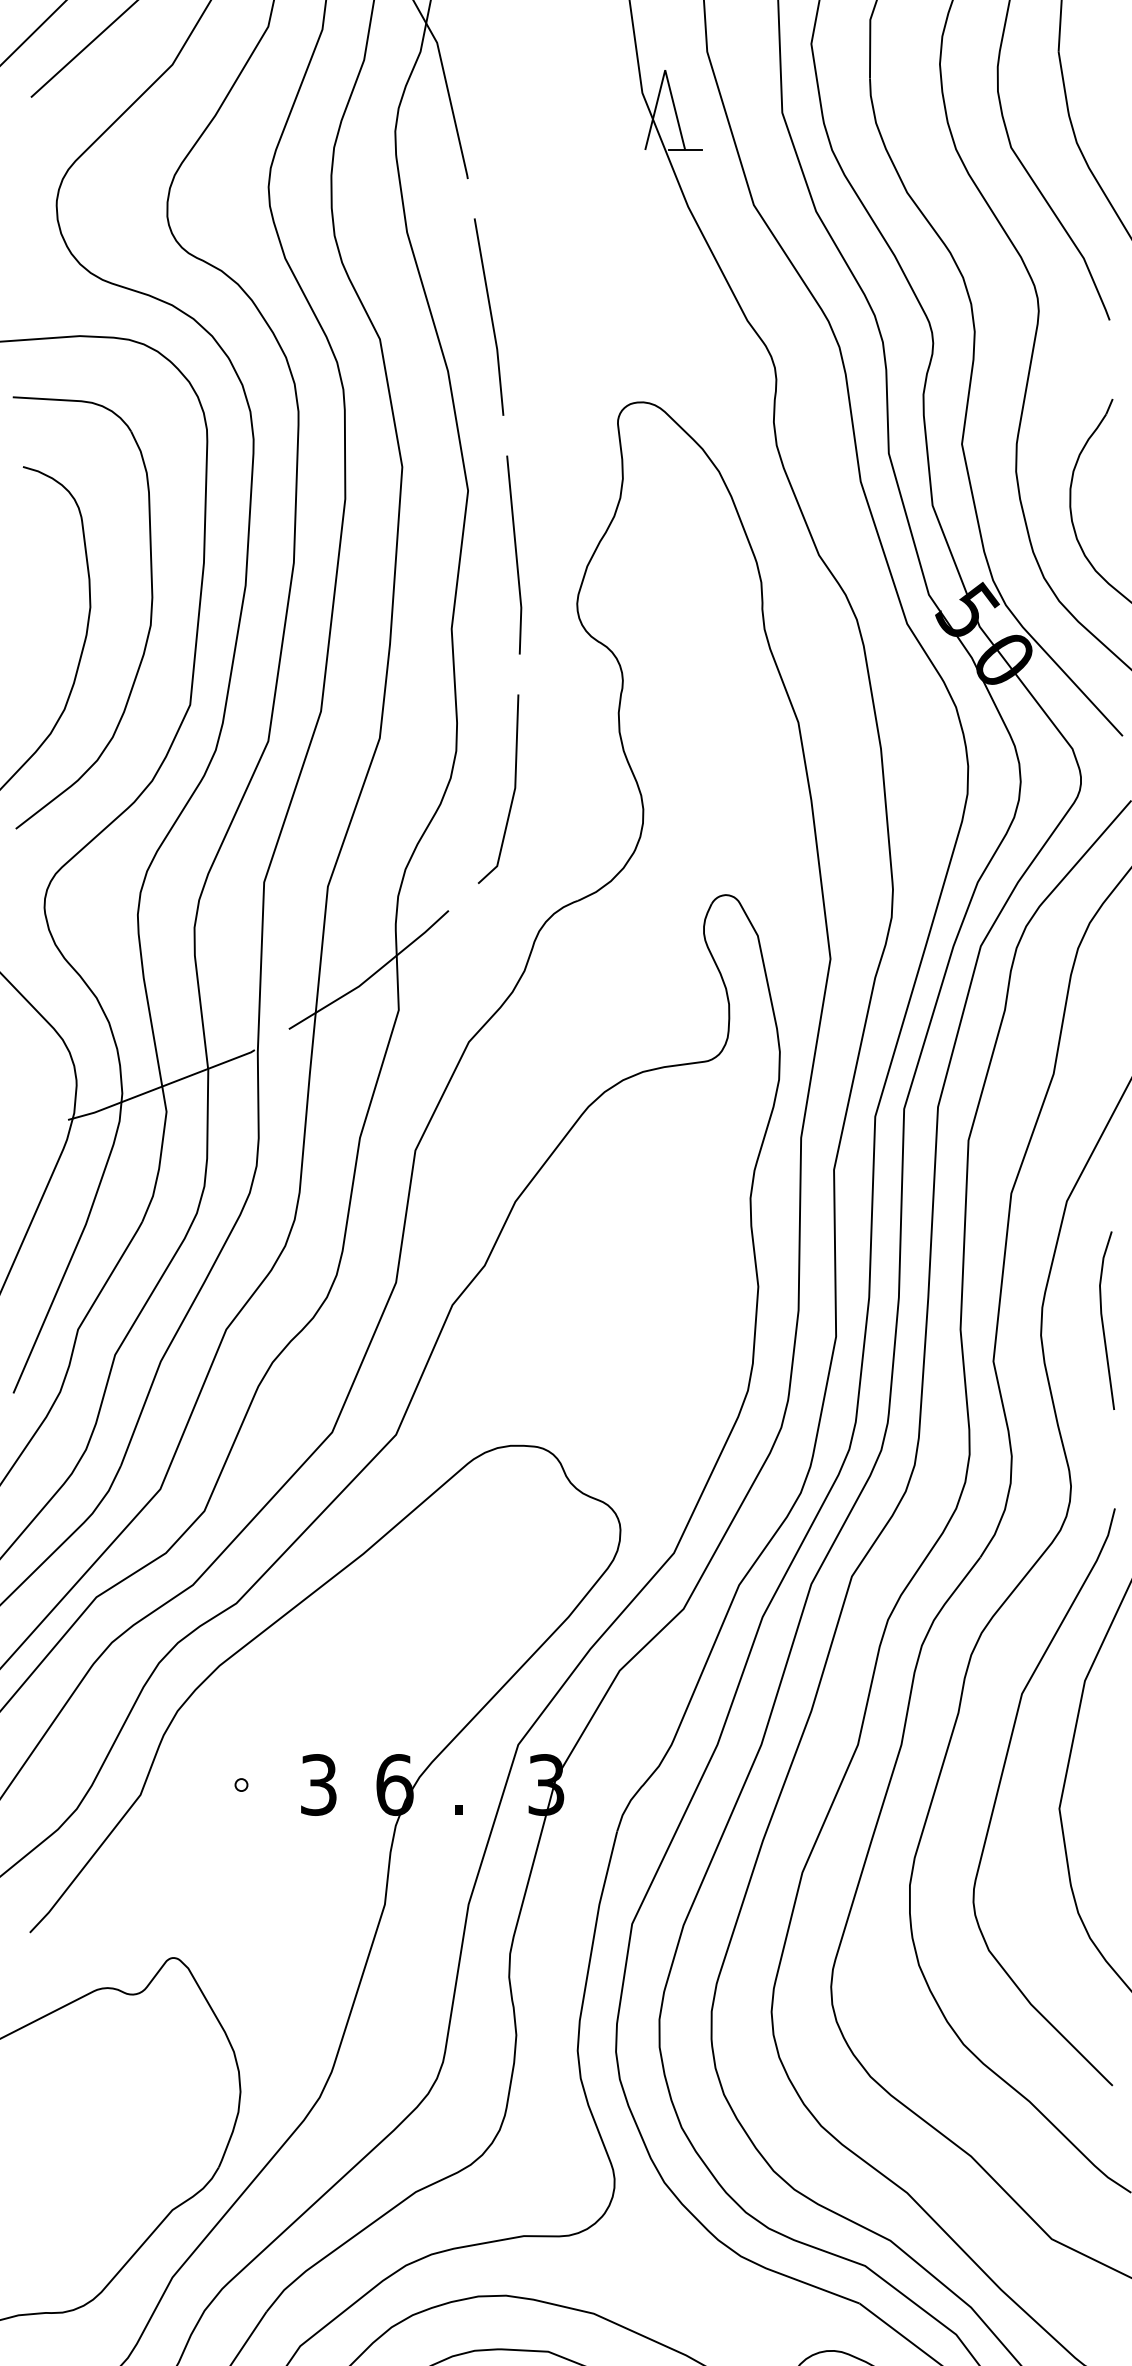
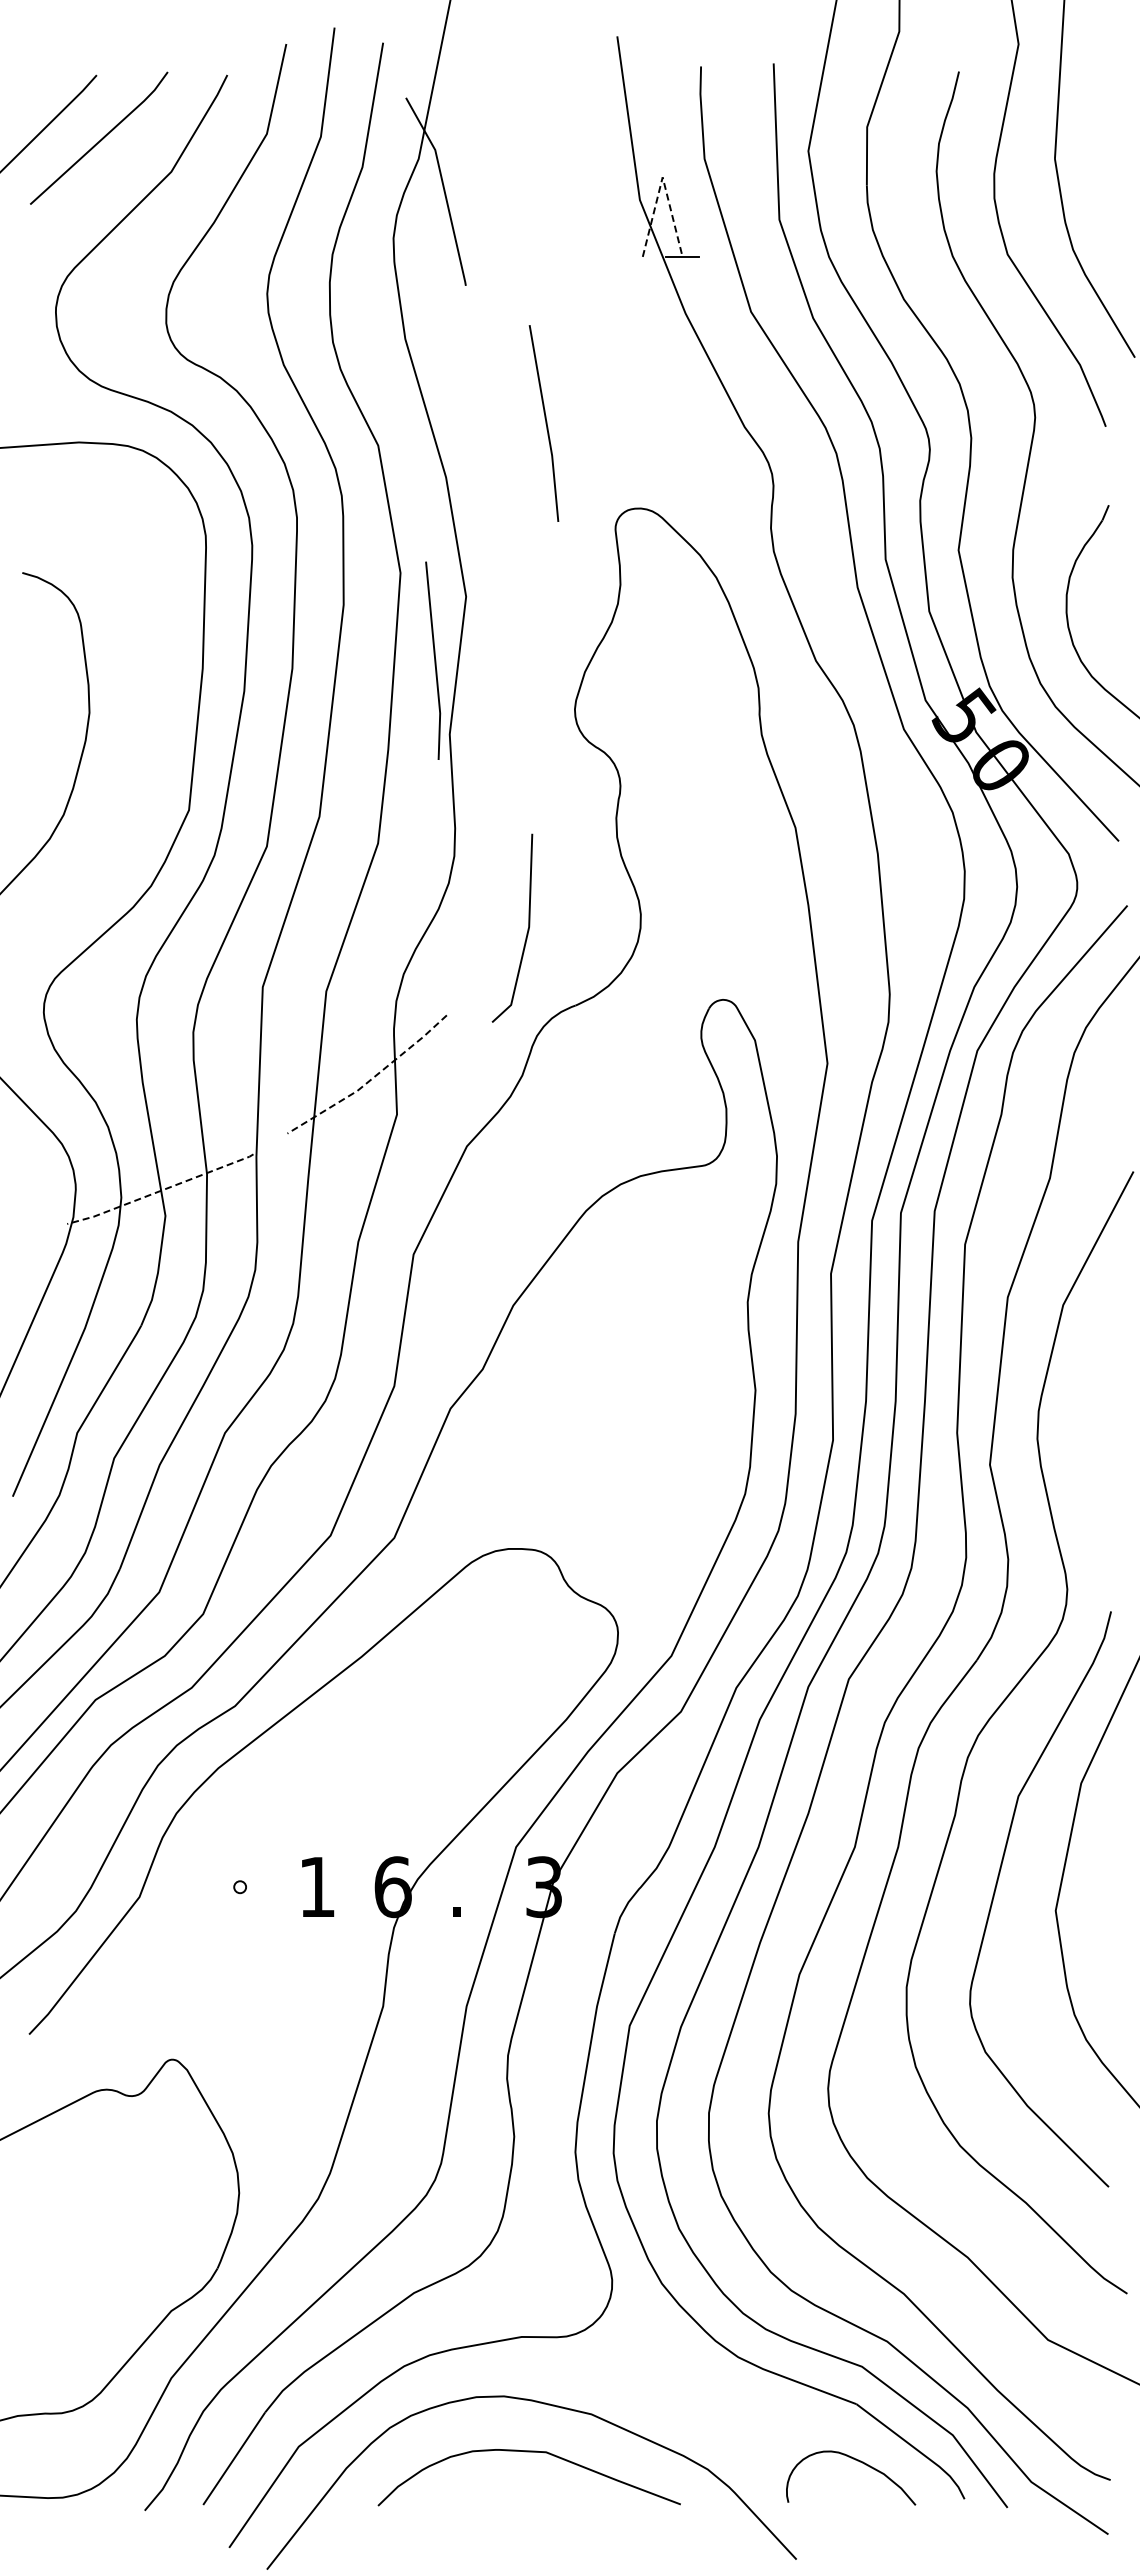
line: (665, 70) -> (662, 177), solid -> dashed
line: (490, 317) -> (545, 423), moved
line: (515, 554) -> (434, 660), moved
part: (149, 623) -> (148, 729), removed
line: (513, 789) -> (527, 928), moved
line: (373, 974) -> (371, 1079), solid -> dashed
line: (161, 1087) -> (160, 1191), solid -> dashed
line: (1103, 1320) -> (1099, 1424), removed
text: (318, 1785) -> (316, 1887), 3 -> 1

